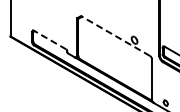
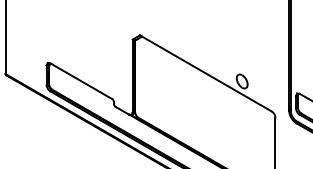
line: (115, 36) -> (205, 74), dashed -> solid
line: (50, 40) -> (81, 81), dashed -> solid

